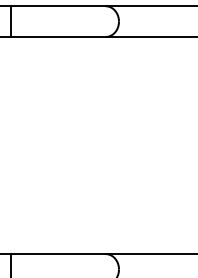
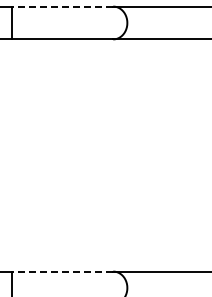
line: (58, 6) -> (62, 6), solid -> dashed
line: (58, 254) -> (62, 271), solid -> dashed

